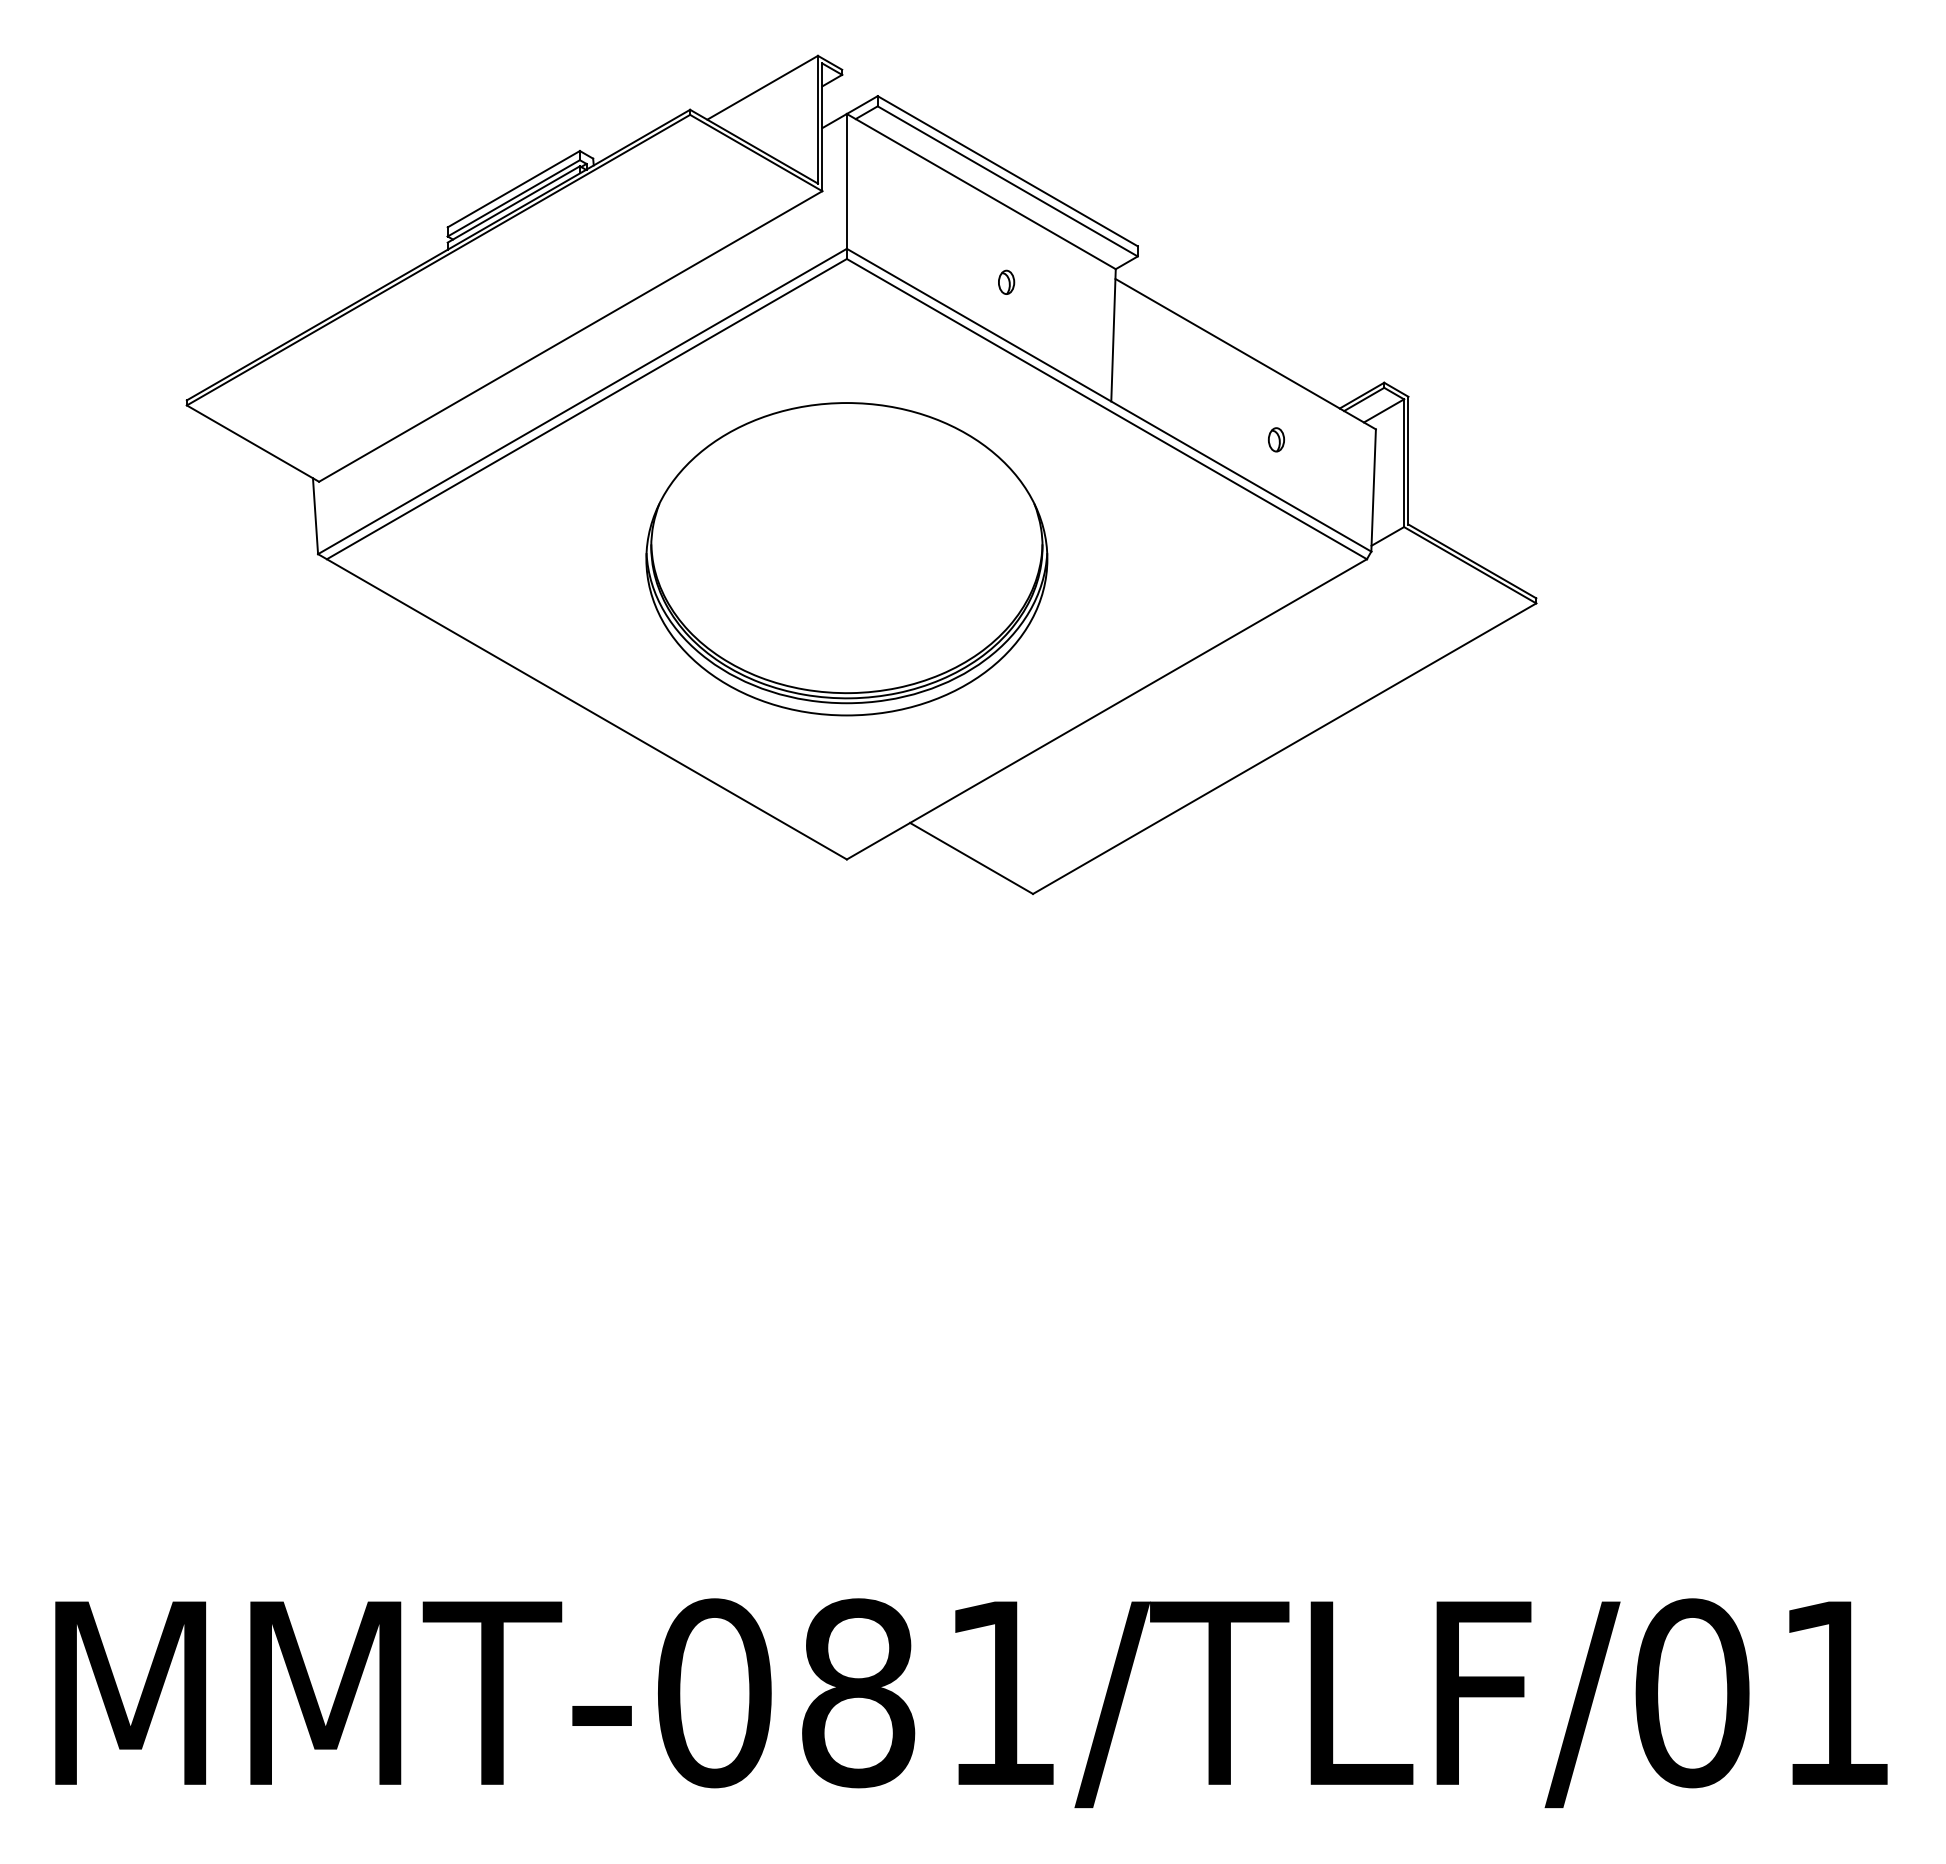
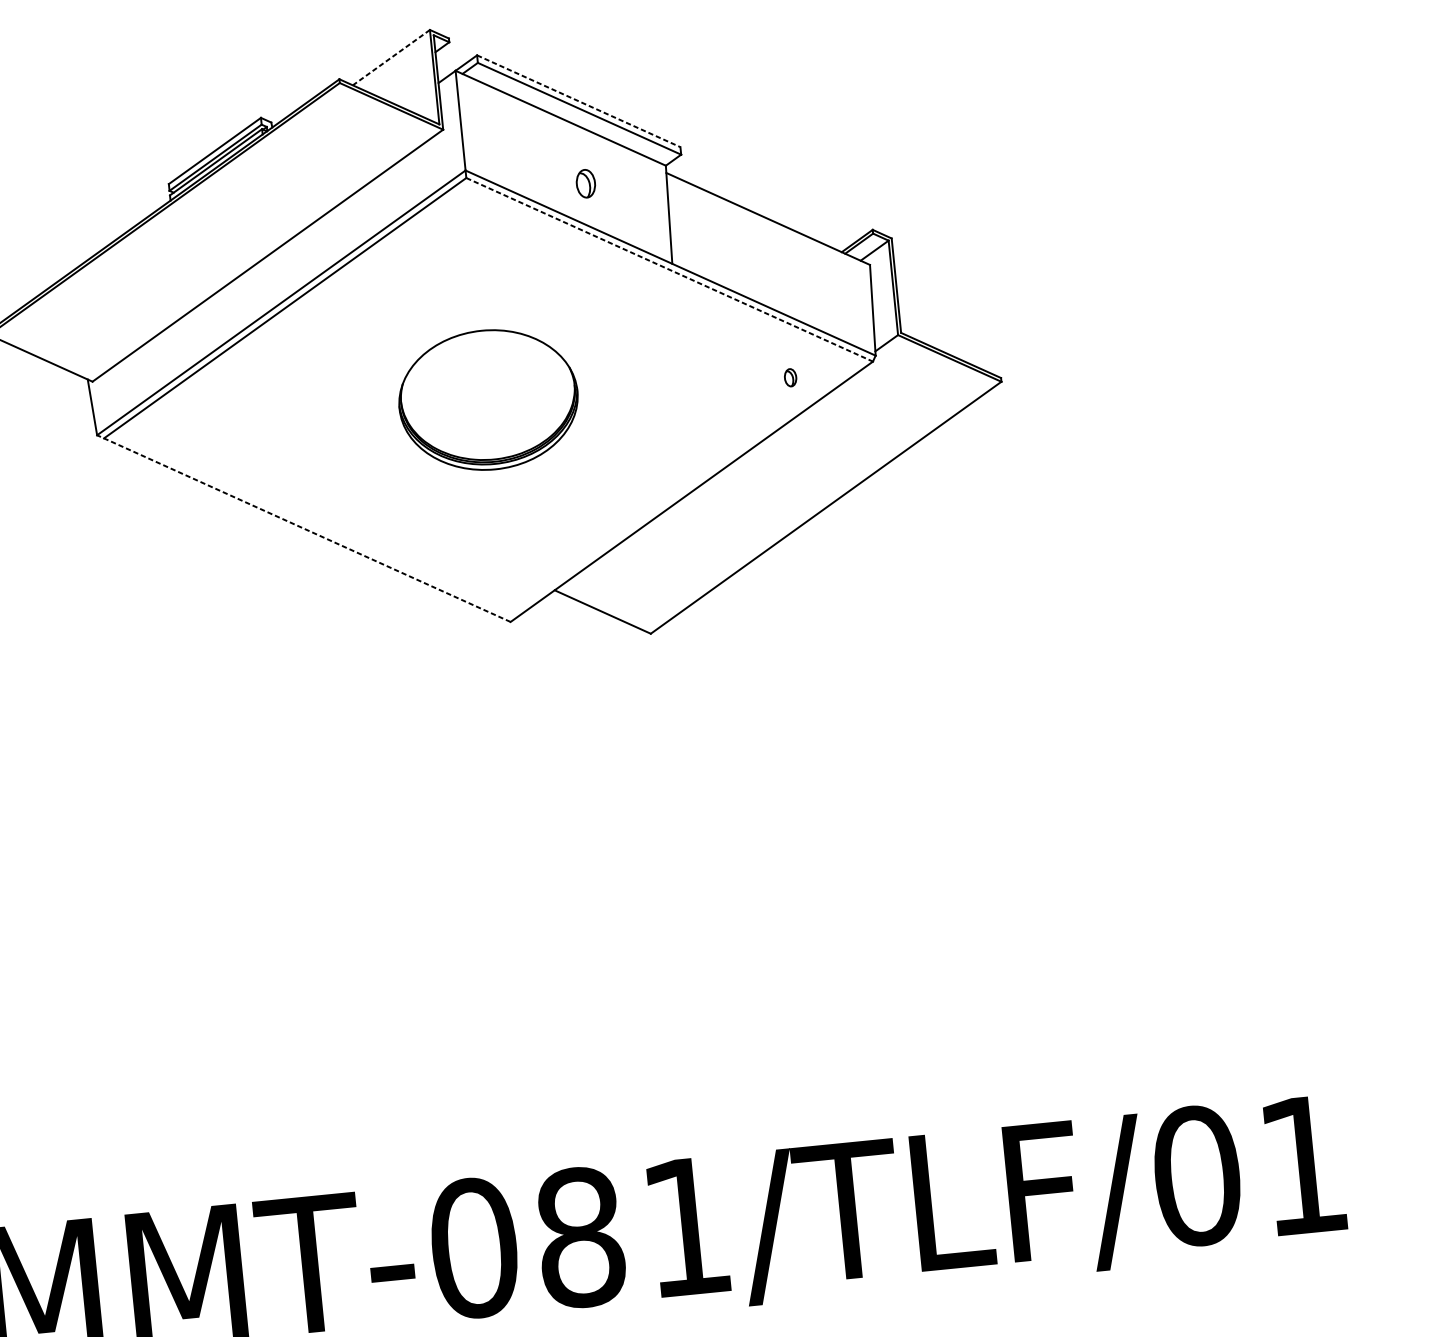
line: (762, 87) -> (391, 57), solid -> dashed
line: (1008, 171) -> (579, 101), solid -> dashed
part: (1006, 281) -> (585, 182), size x1.6
line: (1107, 409) -> (670, 270), solid -> dashed
part: (1276, 439) -> (790, 377), moved
part: (846, 559) -> (488, 400), size x0.6
line: (582, 706) -> (303, 528), solid -> dashed

